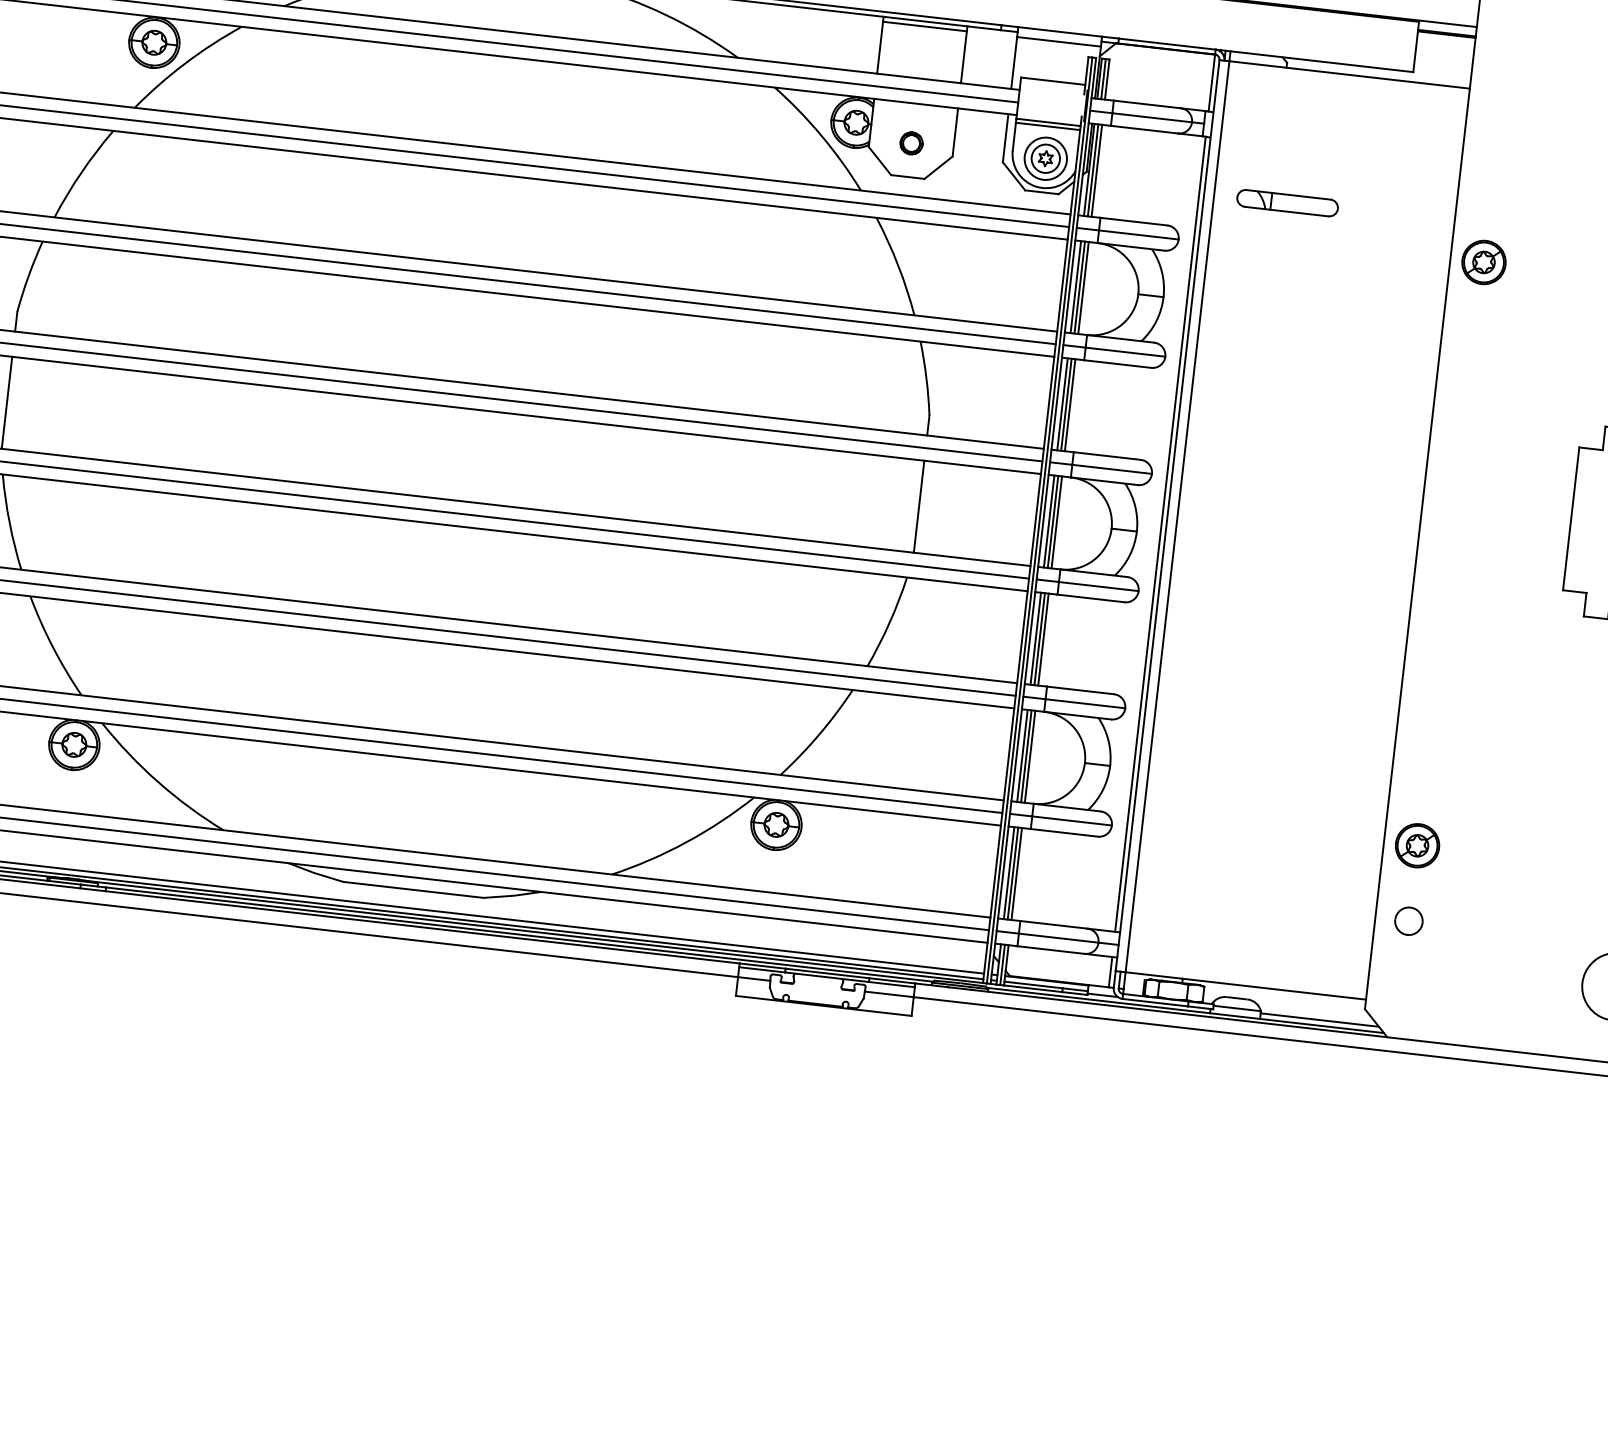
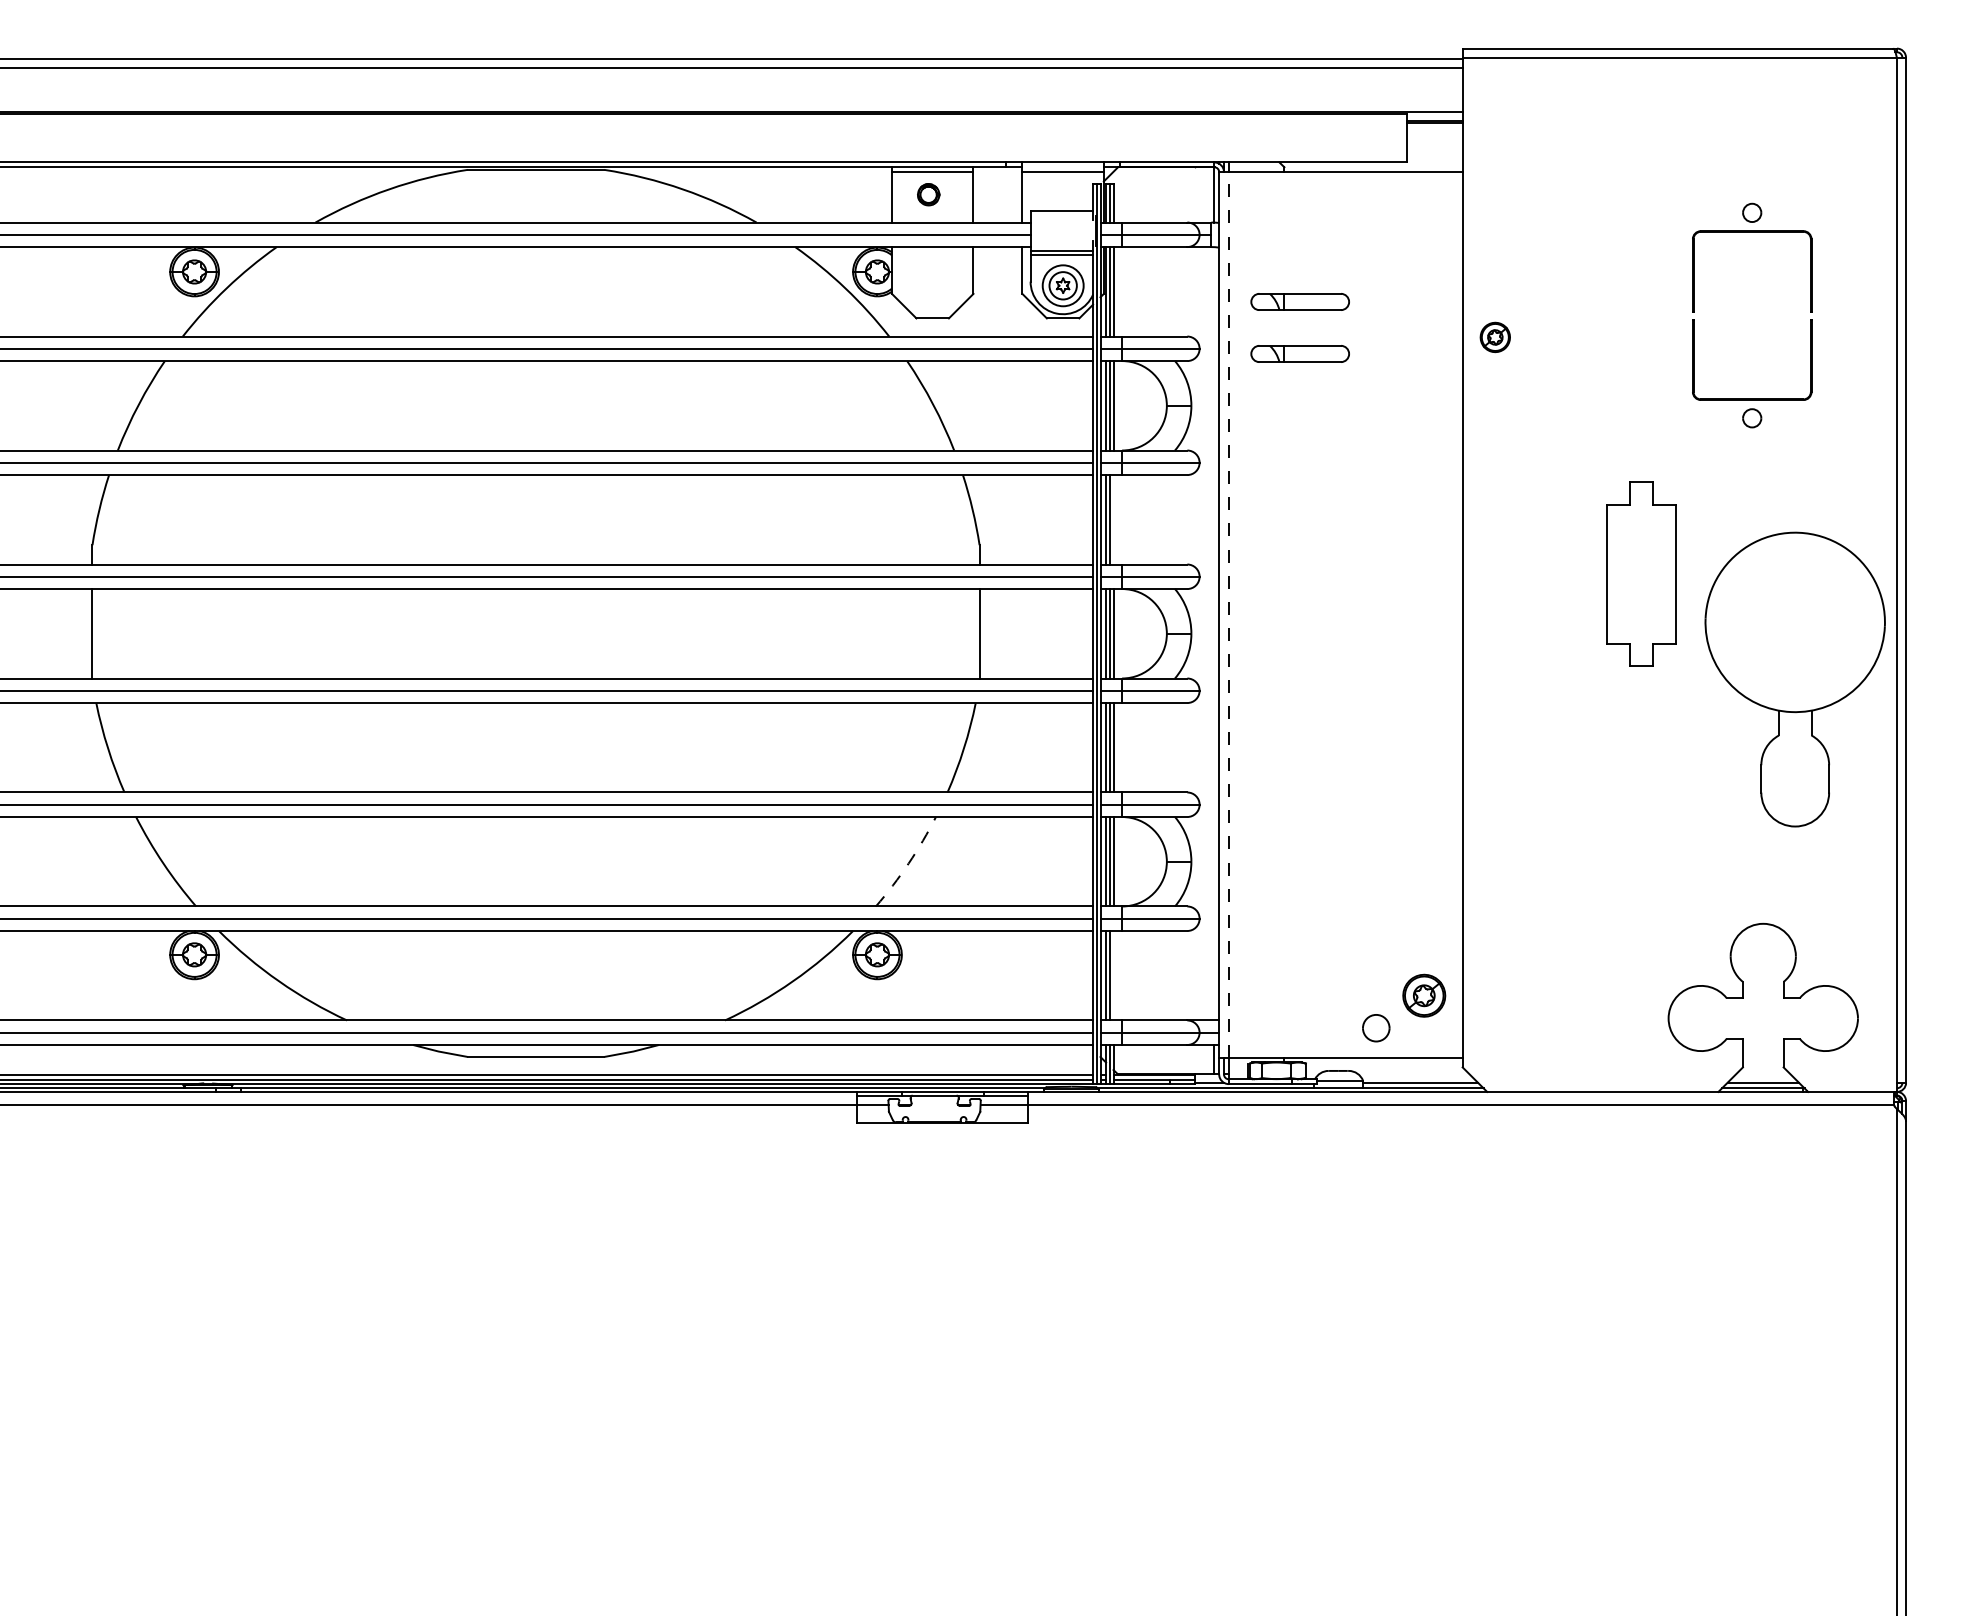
part: (911, 143) -> (928, 194), moved
part: (1280, 256) -> (1299, 353), added
part: (1484, 262) -> (1495, 337), size x0.7
line: (1070, 404) -> (1113, 519), removed
line: (1177, 516) -> (1228, 614), solid -> dashed
line: (1160, 533) -> (1214, 633), removed
arc: (819, 734) -> (908, 863), solid -> dashed
part: (1417, 845) -> (1424, 995), moved
line: (1016, 873) -> (1113, 975), removed
part: (1409, 921) -> (1376, 1028), moved

